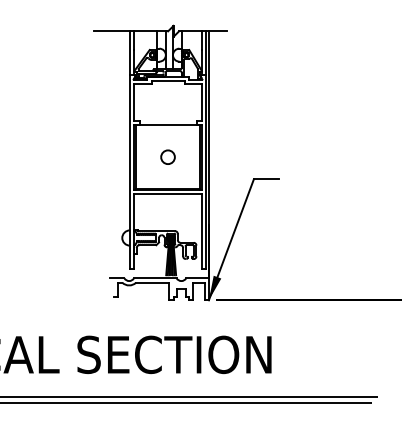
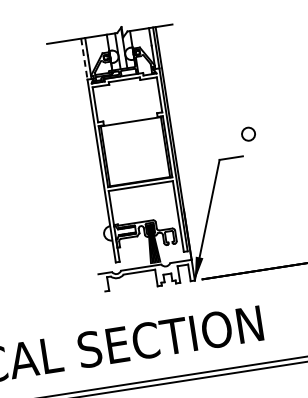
line: (129, 53) -> (84, 59), solid -> dashed
circle: (167, 156) -> (247, 133), moved

